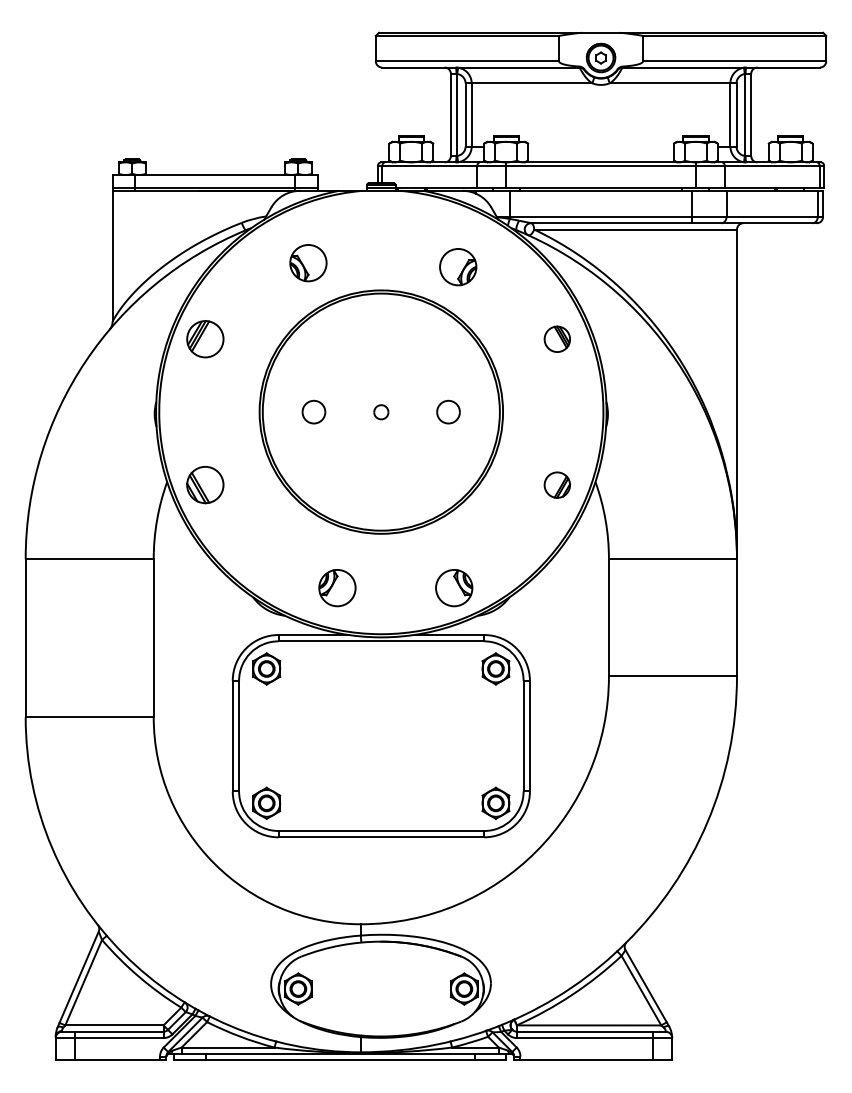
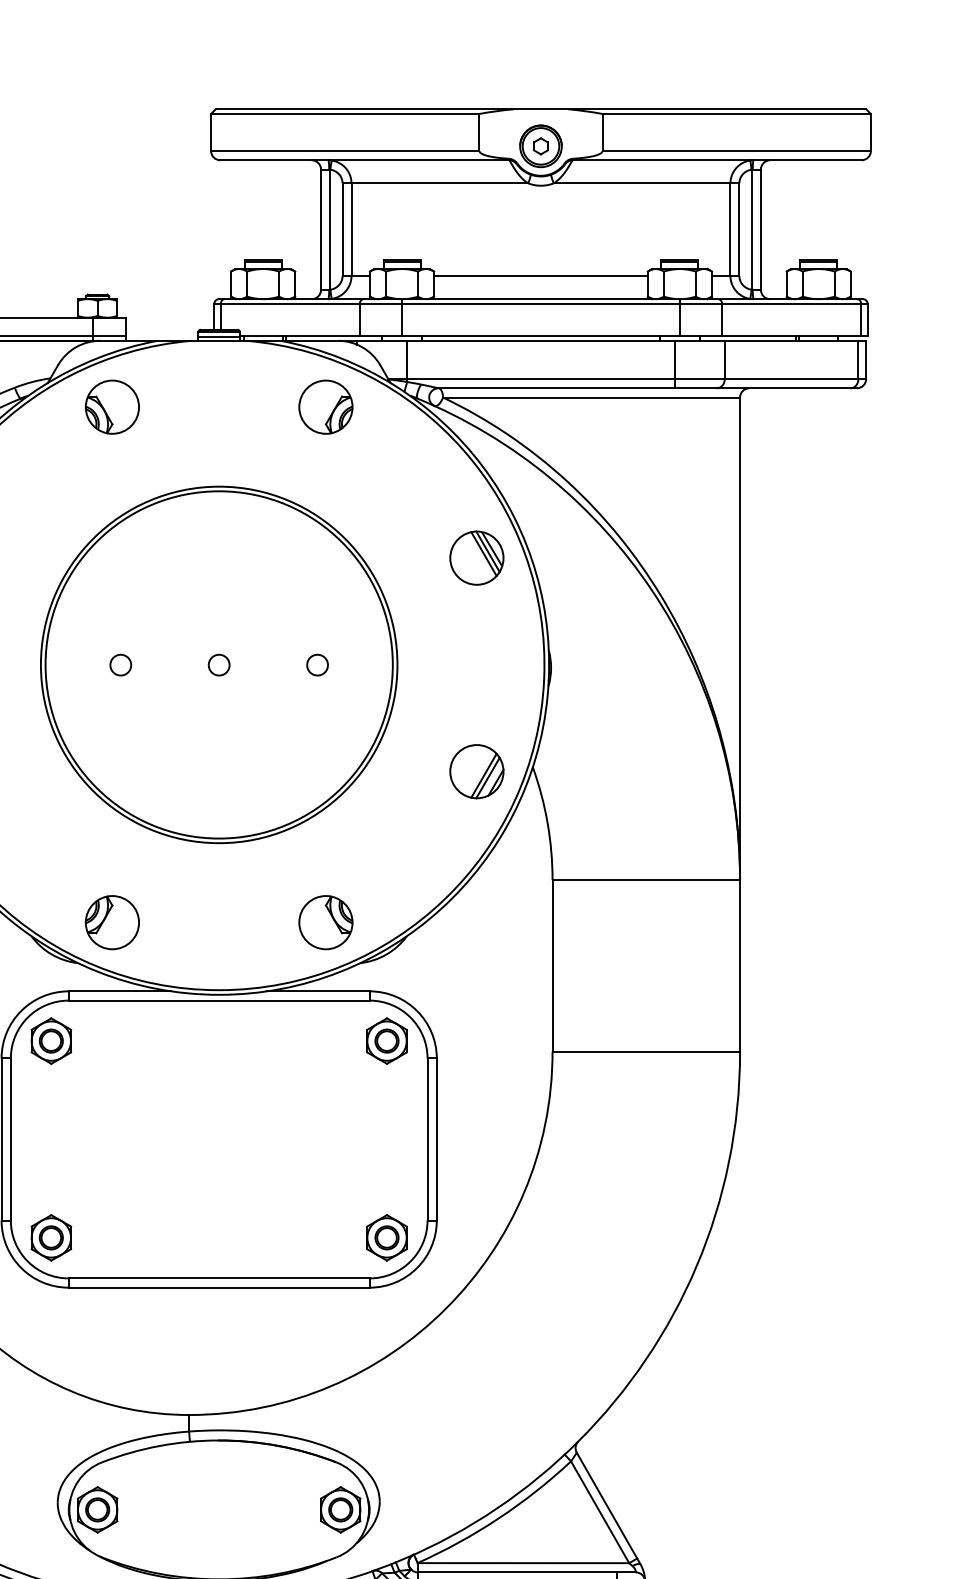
line: (600, 146) -> (540, 275), added
part: (308, 263) -> (112, 407), moved
part: (458, 267) -> (326, 407), moved
part: (557, 339) -> (477, 558), size x1.43
part: (314, 412) -> (121, 665), size x0.62
part: (448, 412) -> (317, 665), size x0.62
part: (557, 485) -> (477, 772), size x1.43
part: (337, 588) -> (112, 923), moved

